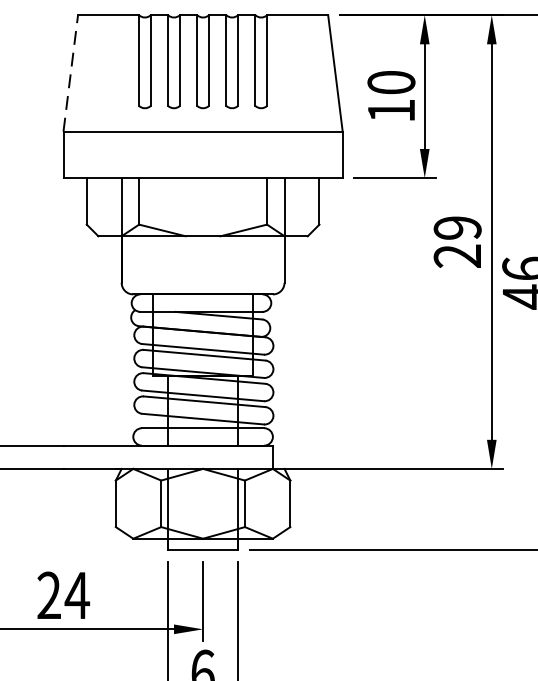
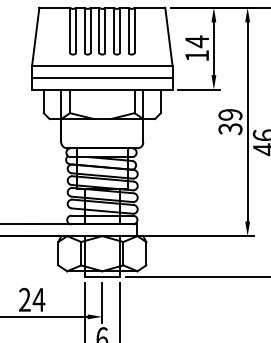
line: (70, 74) -> (35, 37), dashed -> solid
text: (392, 82) -> (197, 41), 10 -> 14
line: (203, 155) -> (102, 78), added
text: (457, 257) -> (230, 129), 29 -> 39

